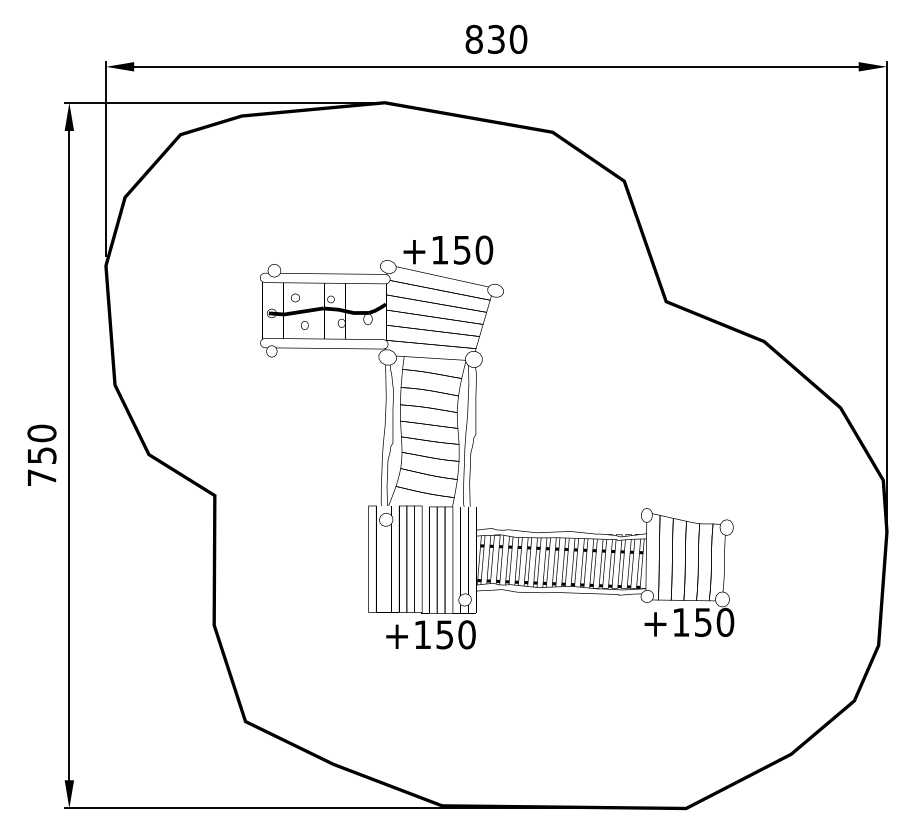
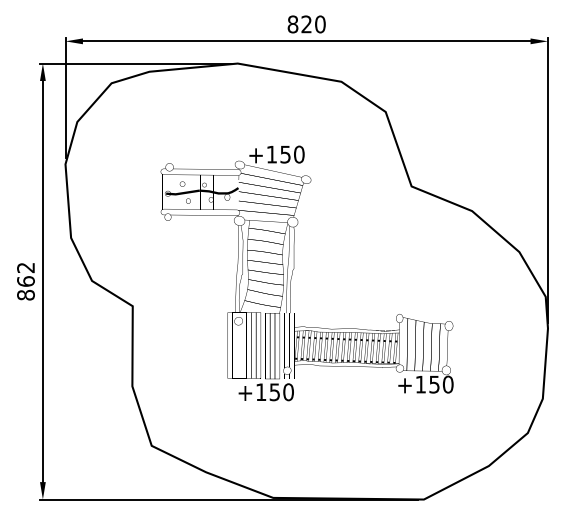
text: (496, 39) -> (306, 24), 830 -> 820
text: (41, 455) -> (25, 281), 750 -> 862

